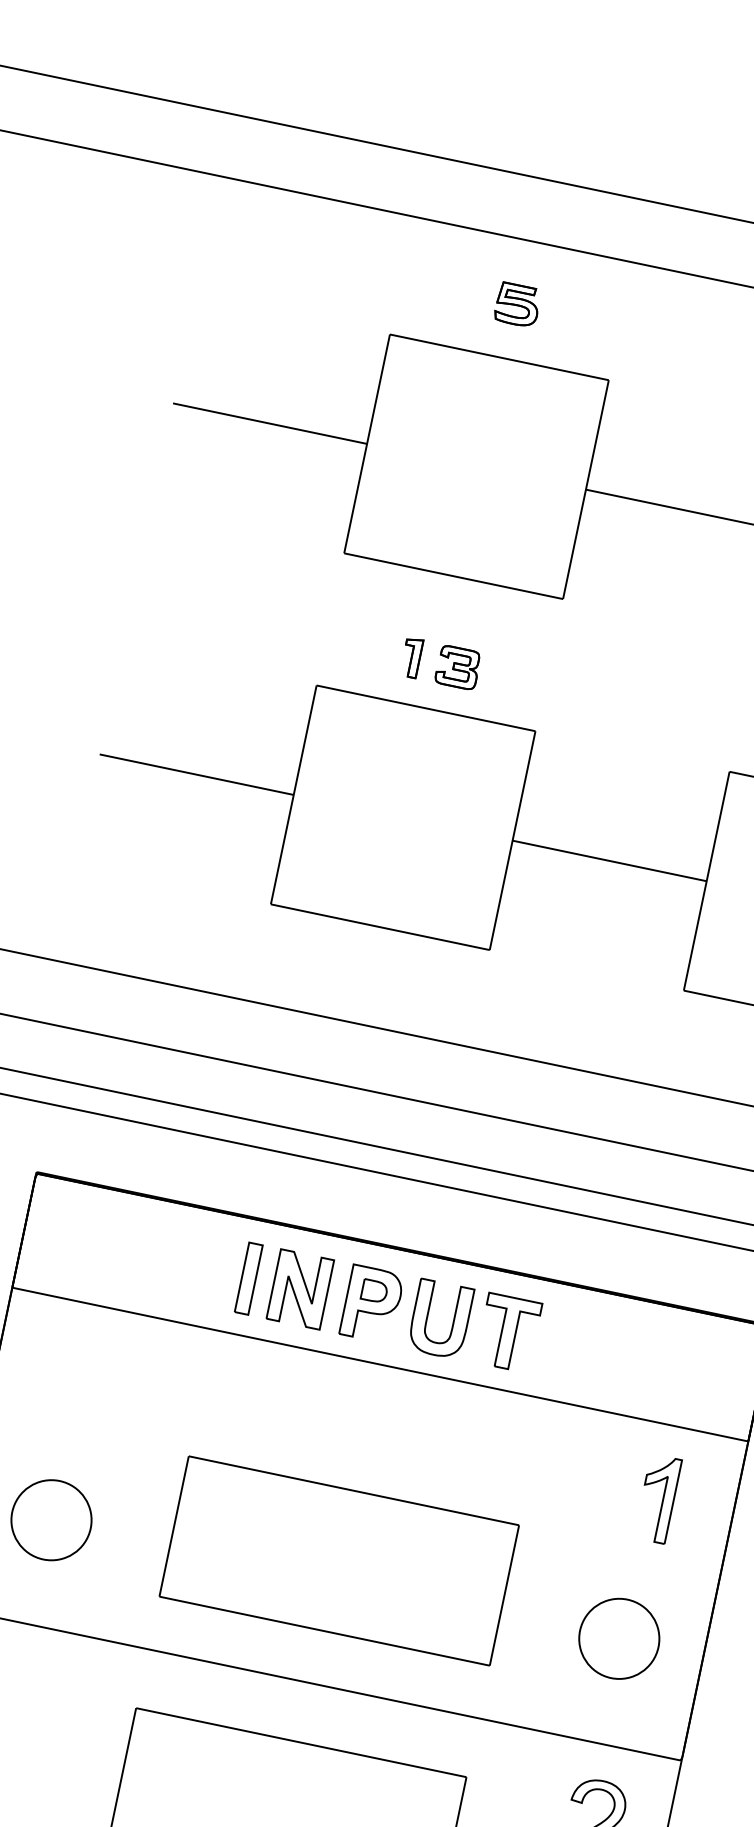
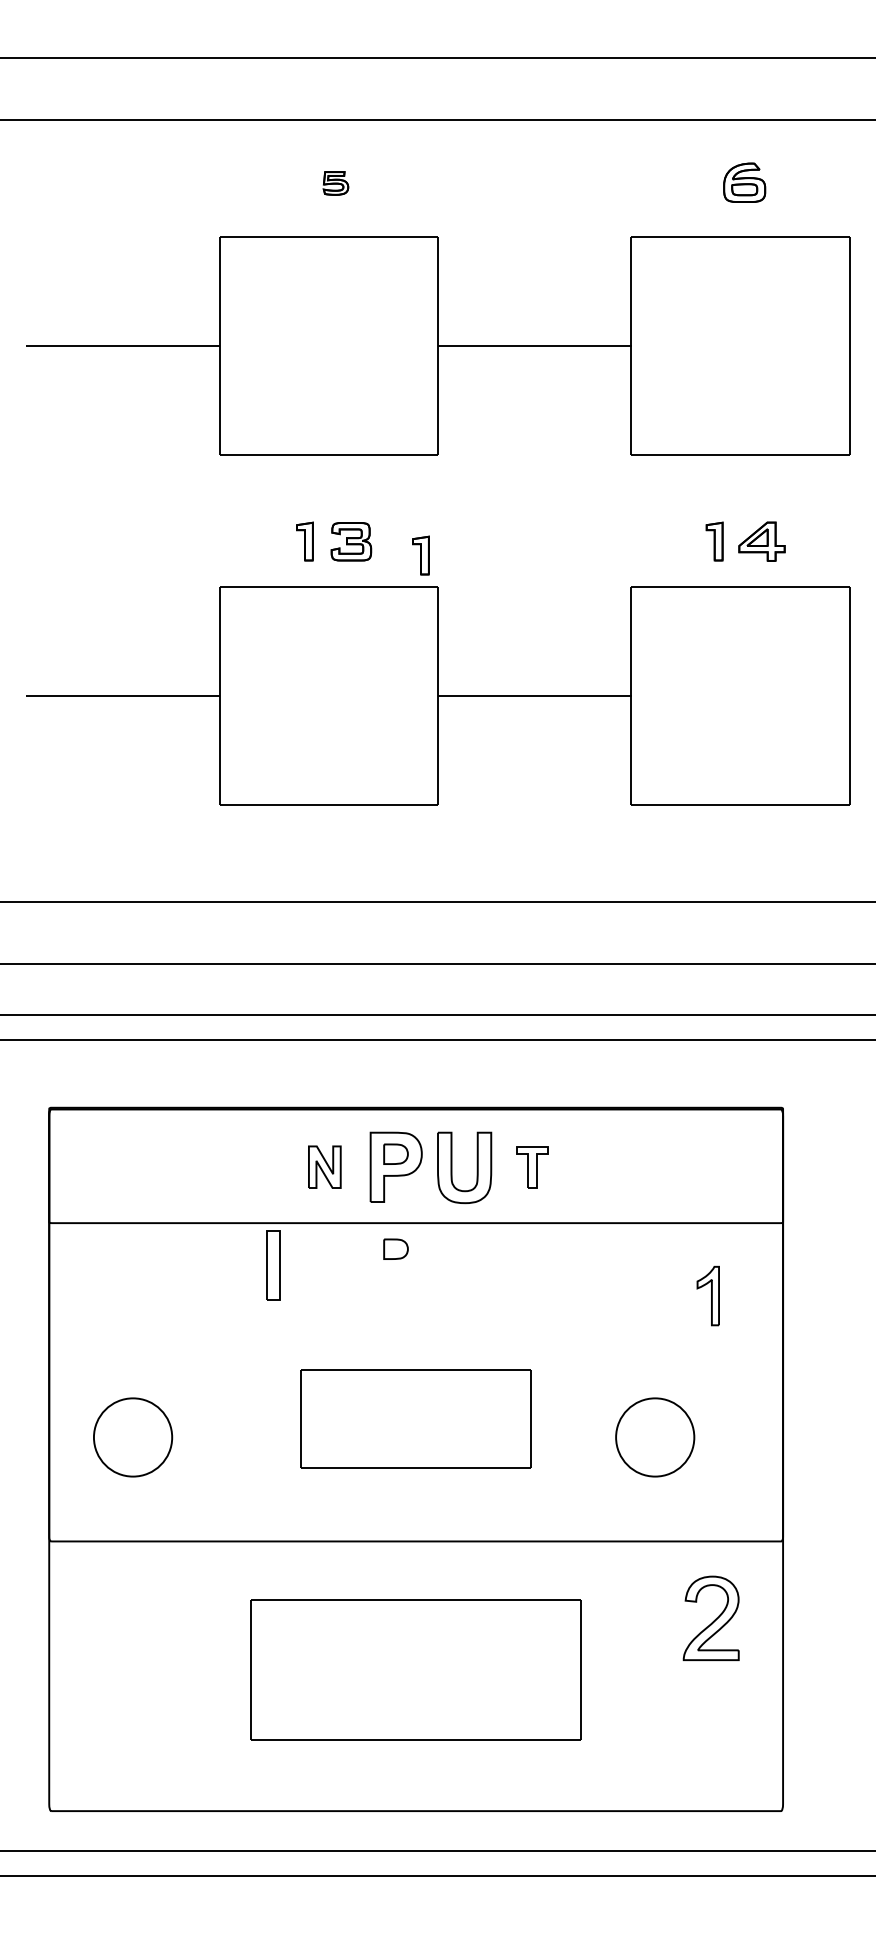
part: (517, 304) -> (335, 183), size x0.6
part: (524, 695) -> (420, 555), added
part: (248, 1278) -> (273, 1265), moved
part: (300, 1288) -> (324, 1166), size x0.6
part: (508, 1333) -> (532, 1167), size x0.6
part: (354, 1385) -> (395, 1248), added
part: (658, 1498) -> (708, 1295), size x0.7
part: (338, 1560) -> (415, 1418), size x0.7
part: (619, 1638) -> (655, 1437), moved

